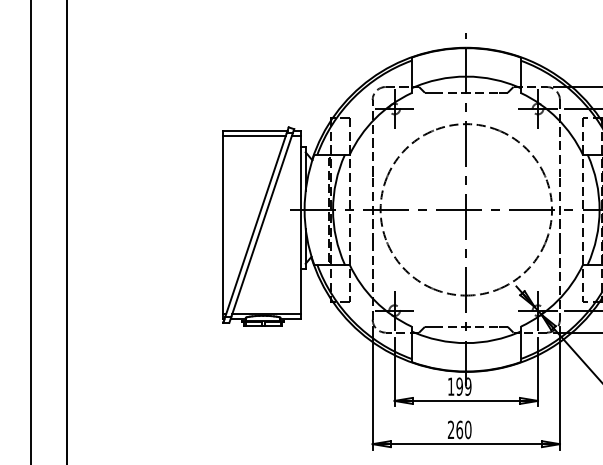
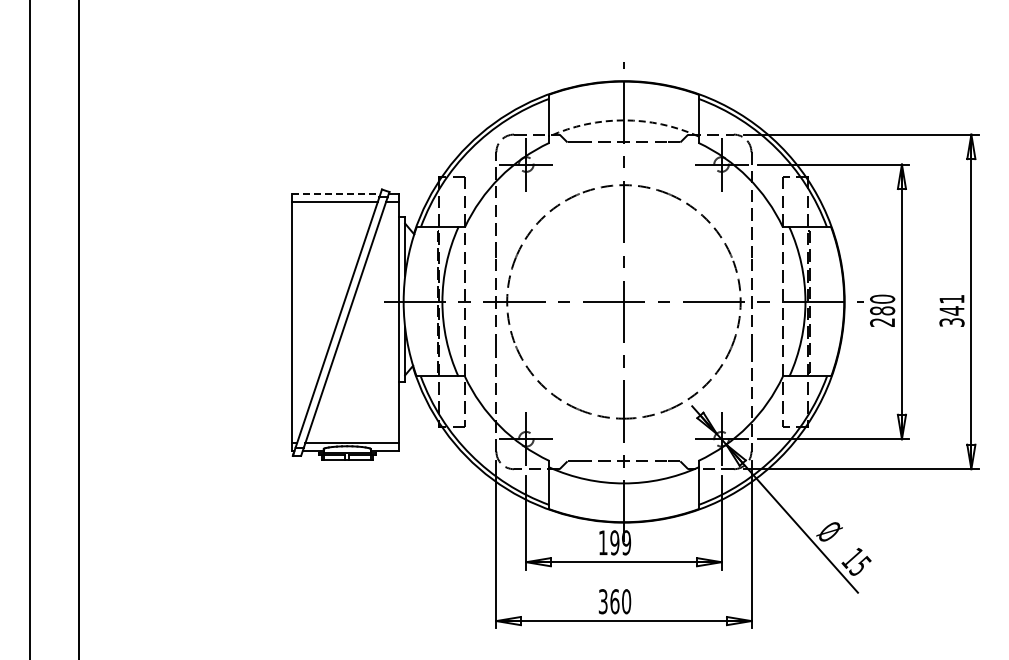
arc: (466, 76) -> (623, 120), solid -> dashed
line: (255, 130) -> (336, 193), solid -> dashed
text: (450, 429) -> (602, 601), 260 -> 360

